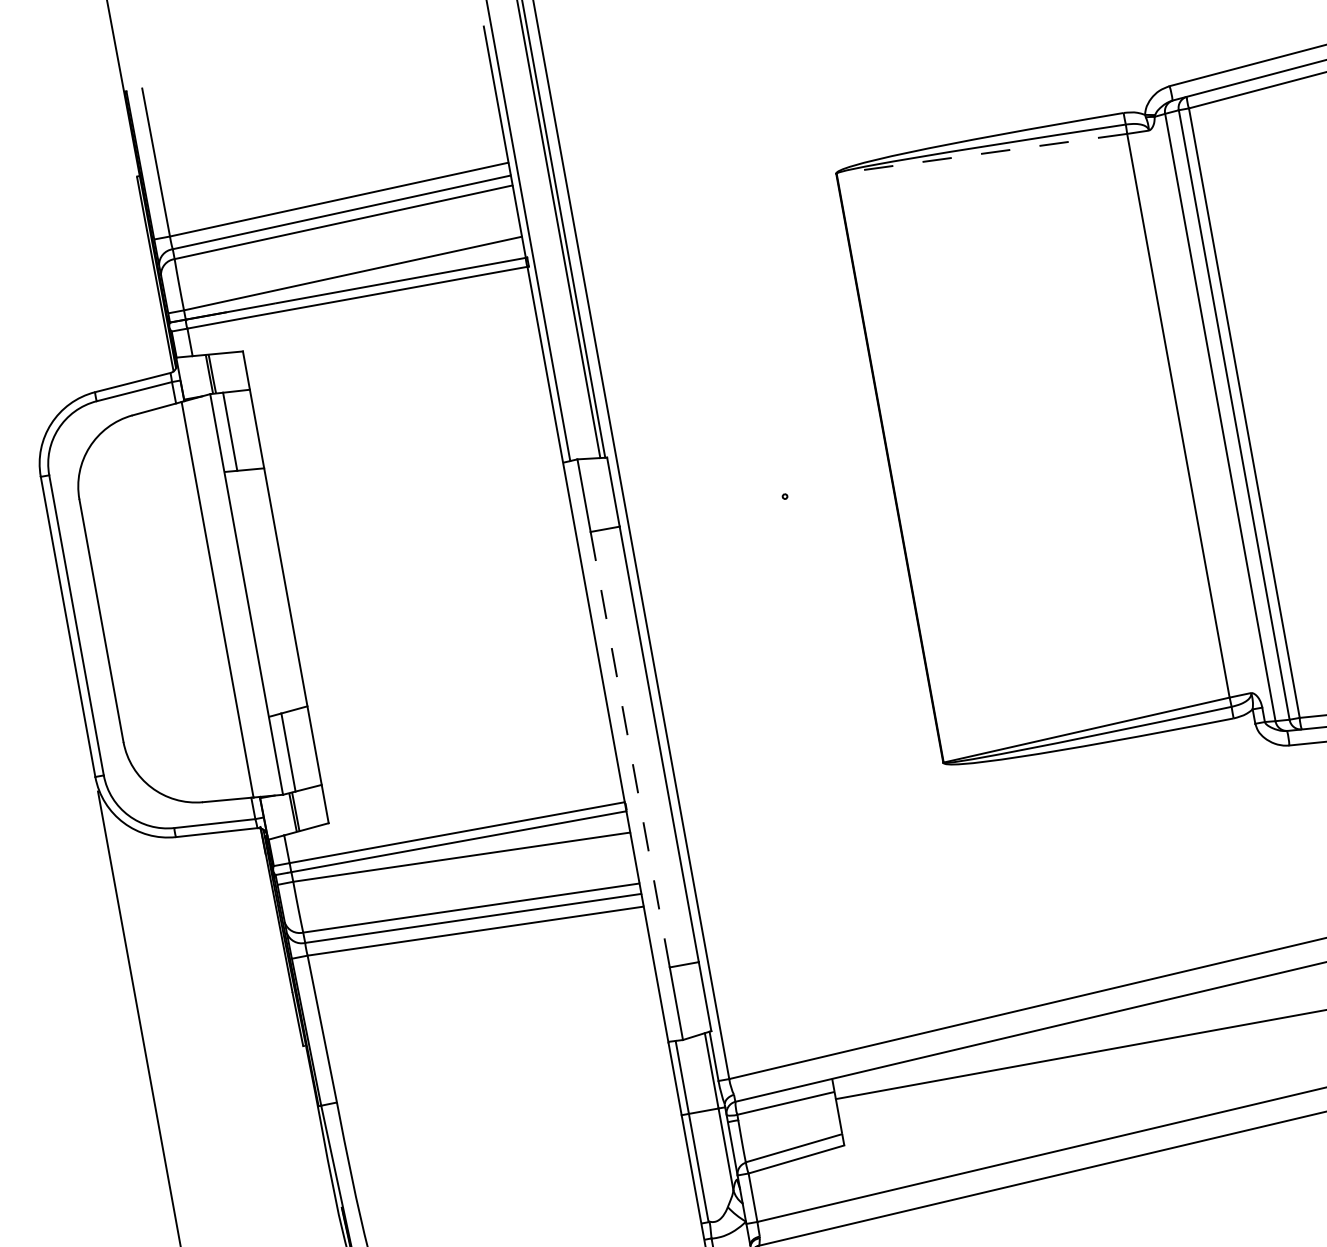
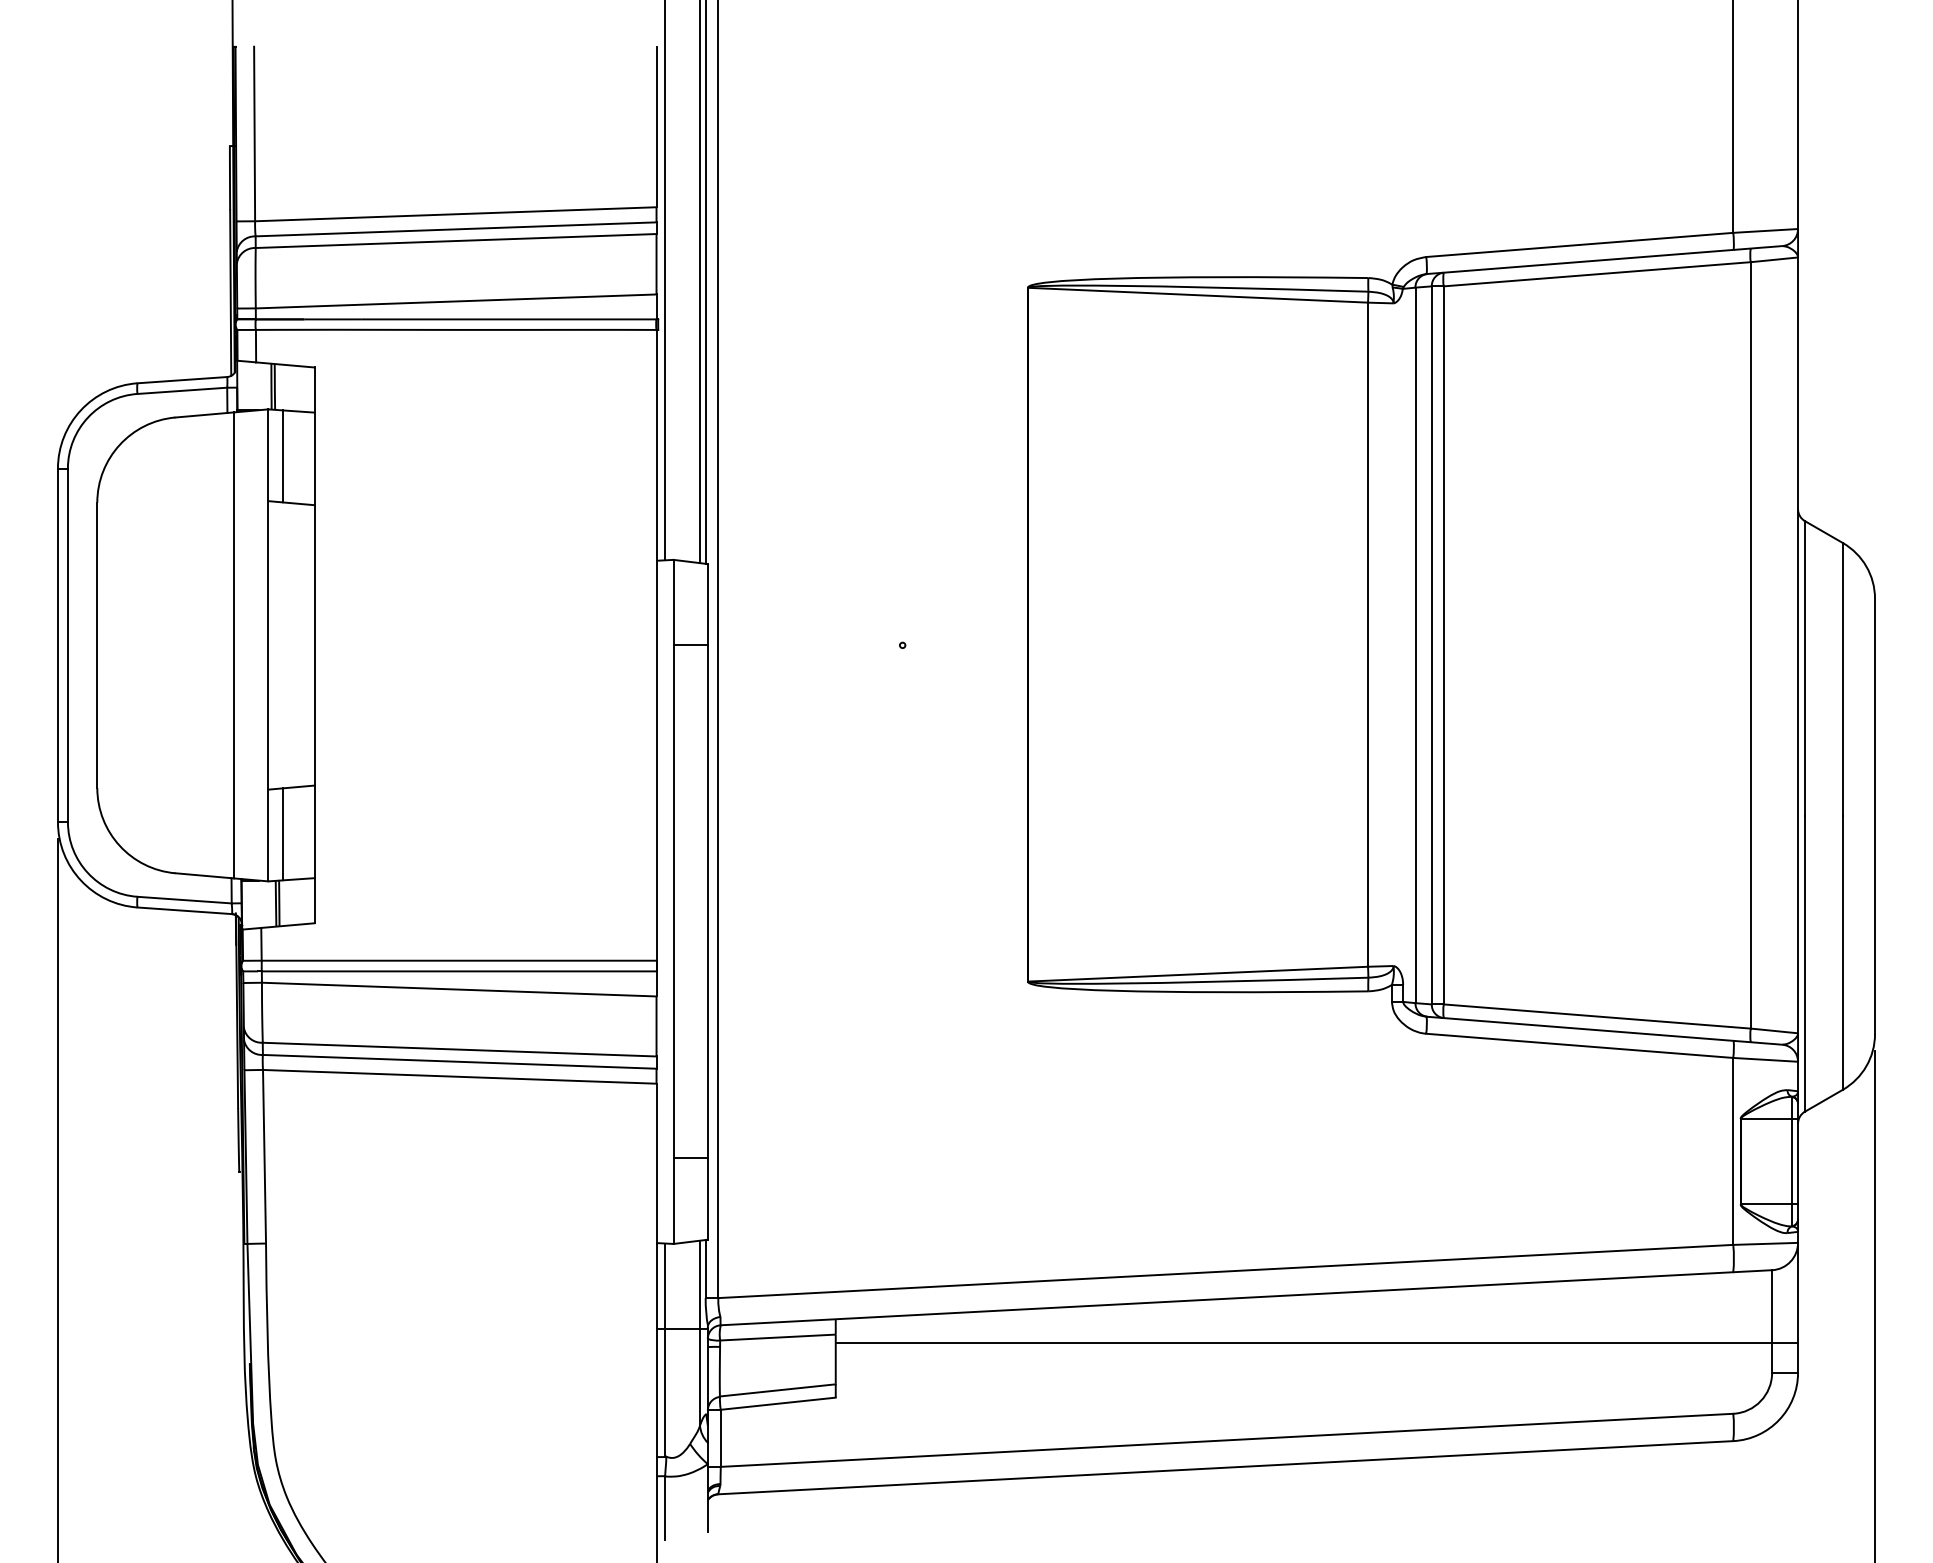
line: (982, 153) -> (1198, 295), dashed -> solid
line: (630, 749) -> (673, 901), dashed -> solid

